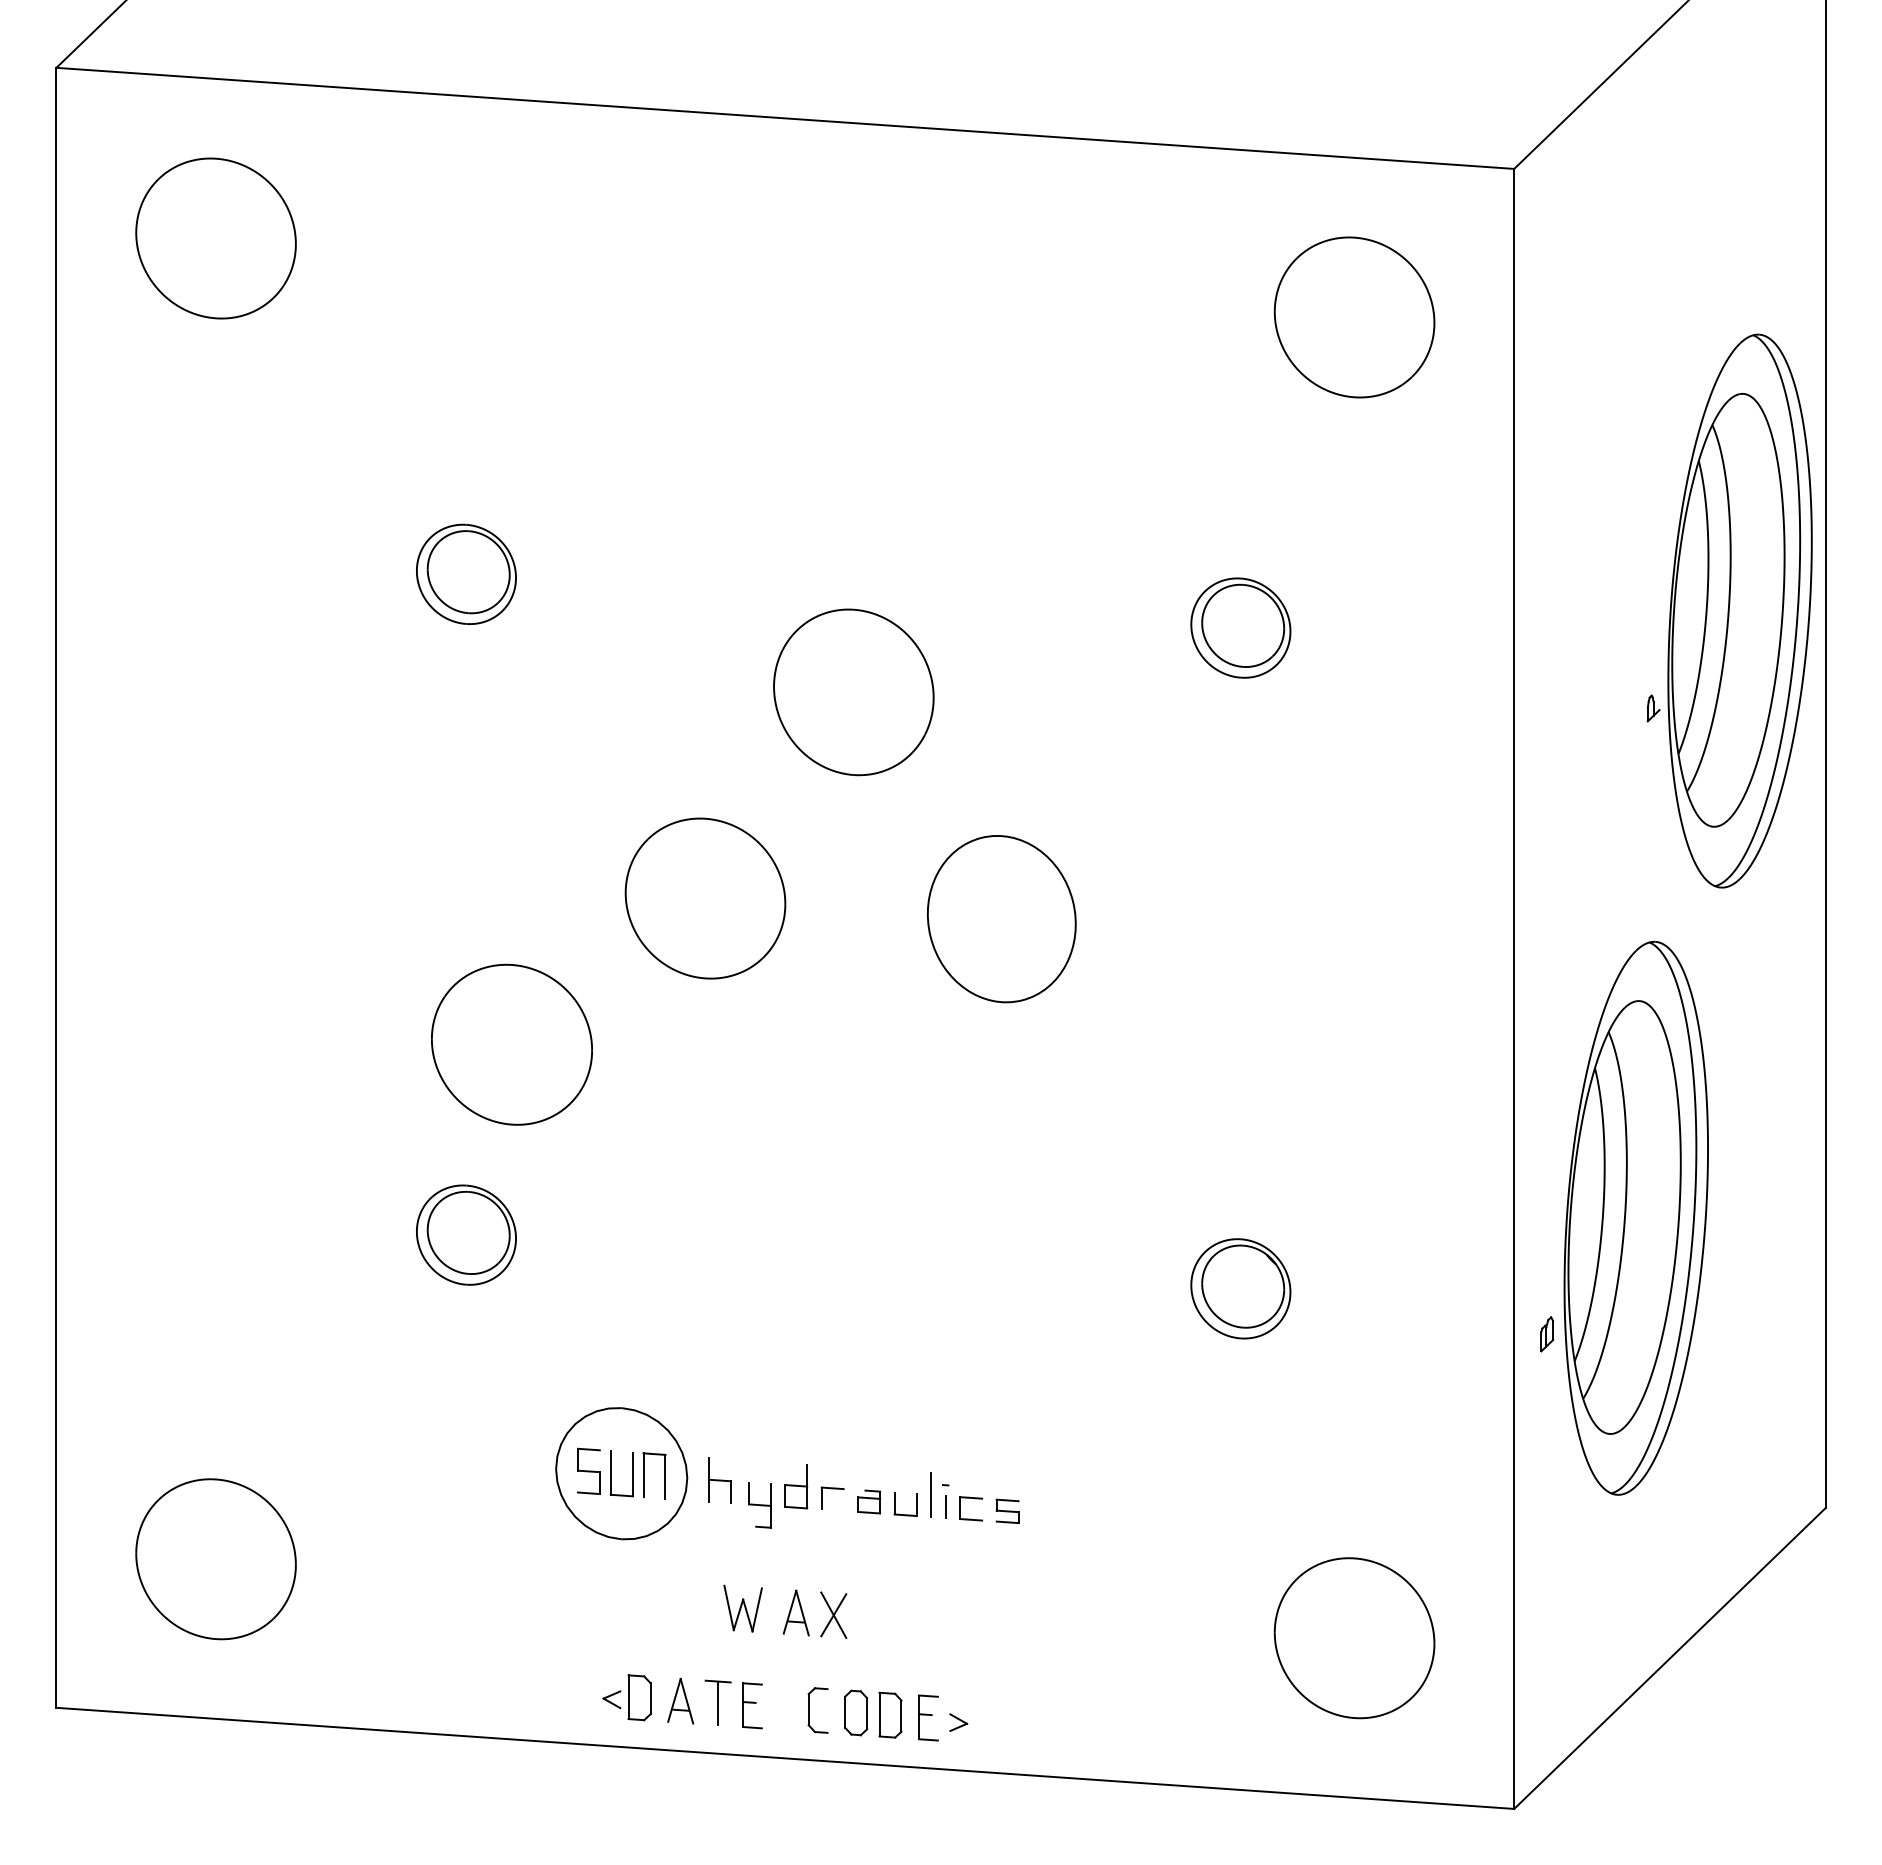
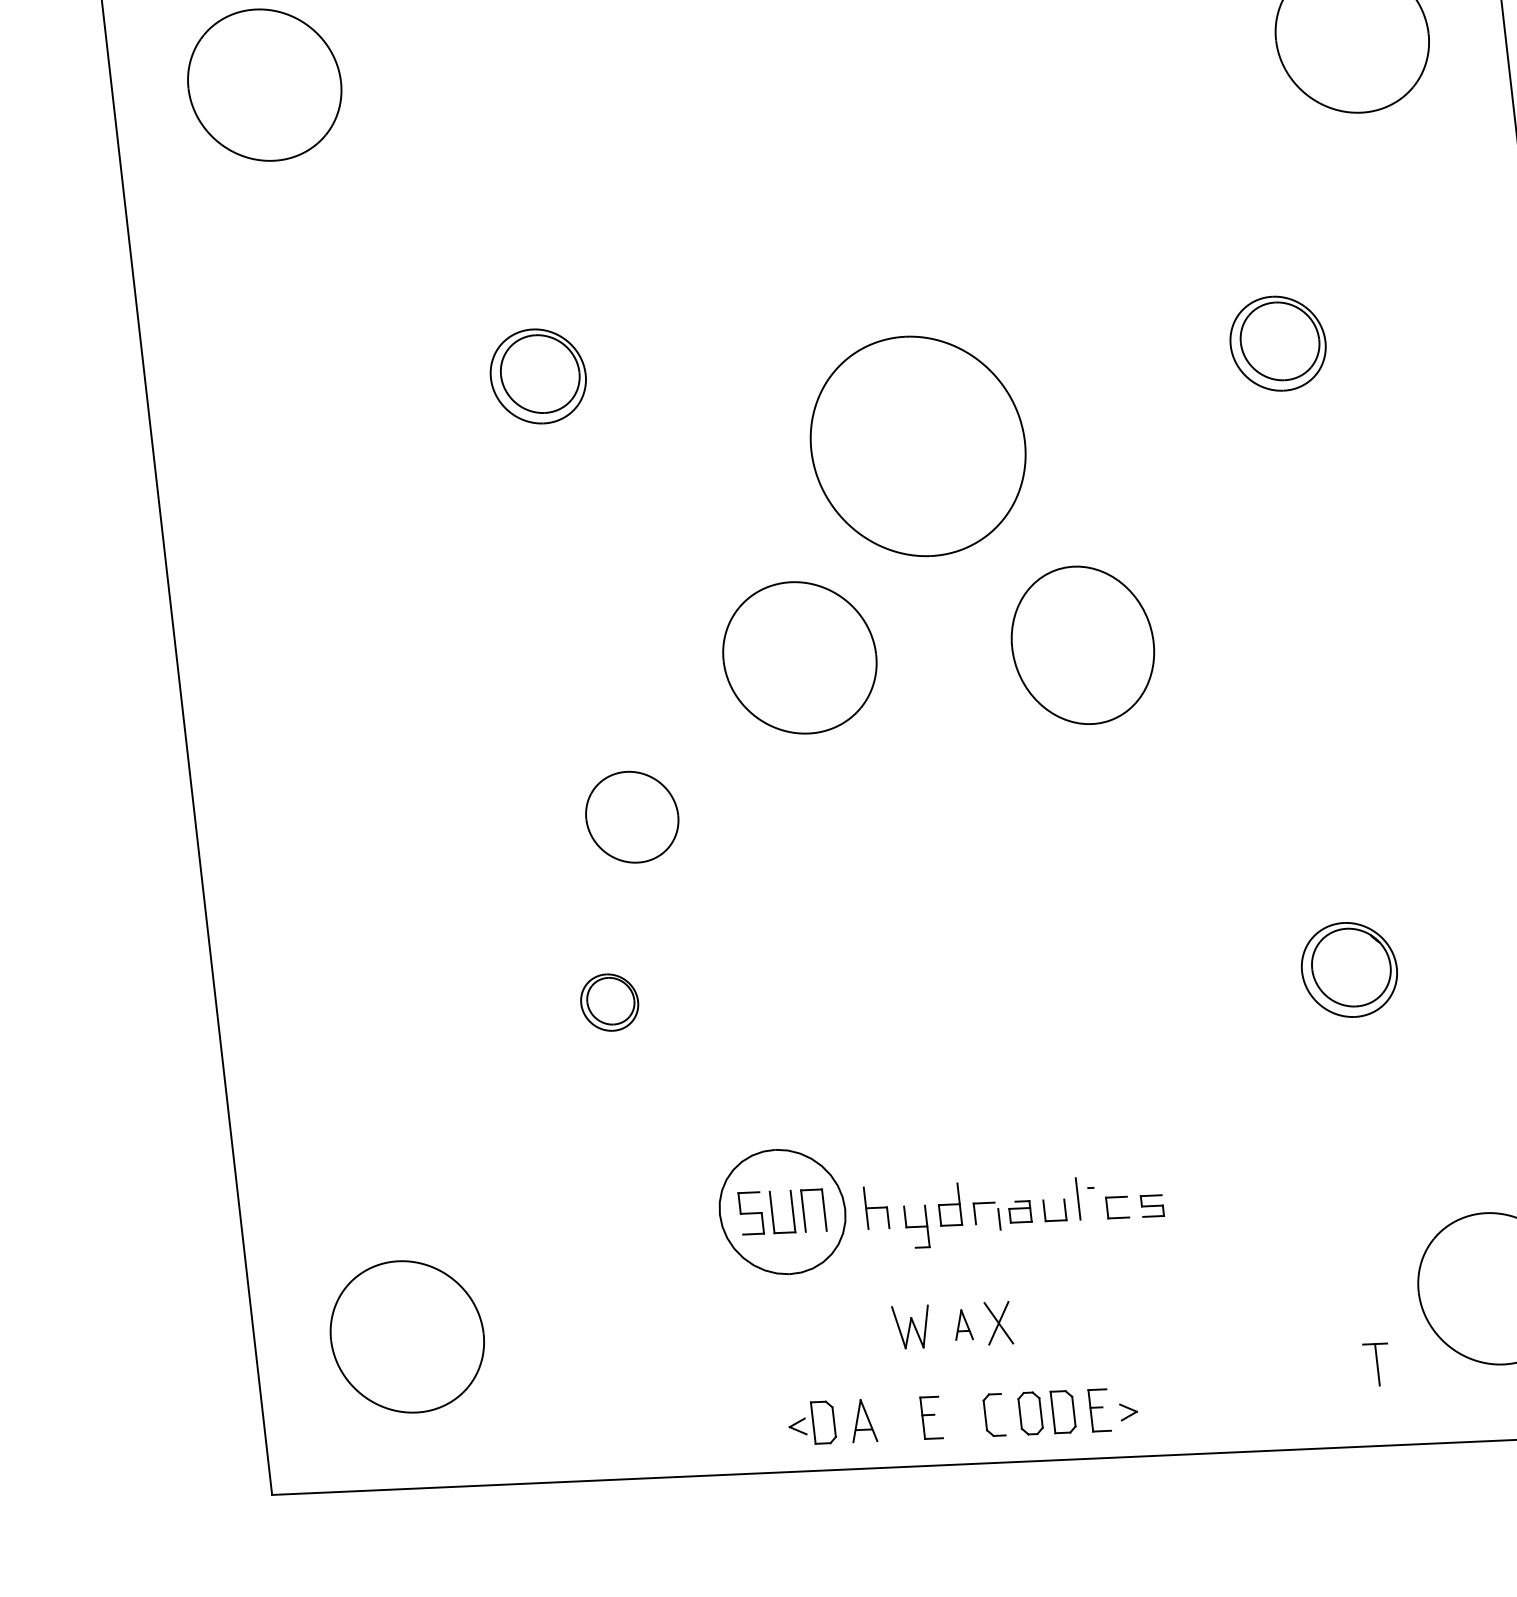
part: (853, 692) -> (917, 446), size x1.4
part: (511, 1044) -> (631, 817), size x0.6
part: (466, 1234) -> (609, 1002), size x0.6
line: (945, 1506) -> (999, 1218), moved
part: (795, 1612) -> (962, 1324), size x0.7
part: (717, 1702) -> (1376, 1363), moved

